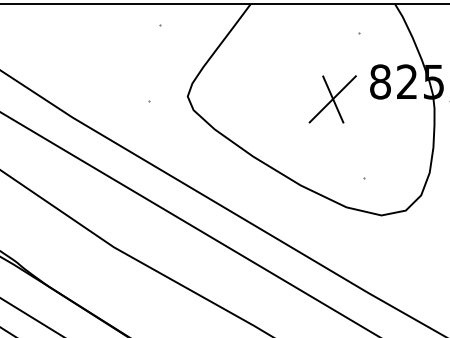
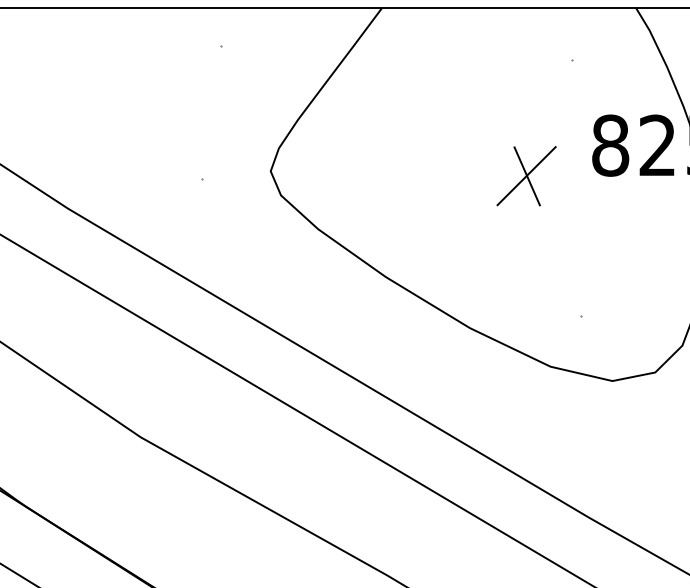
part: (332, 98) -> (525, 174), size x0.71

